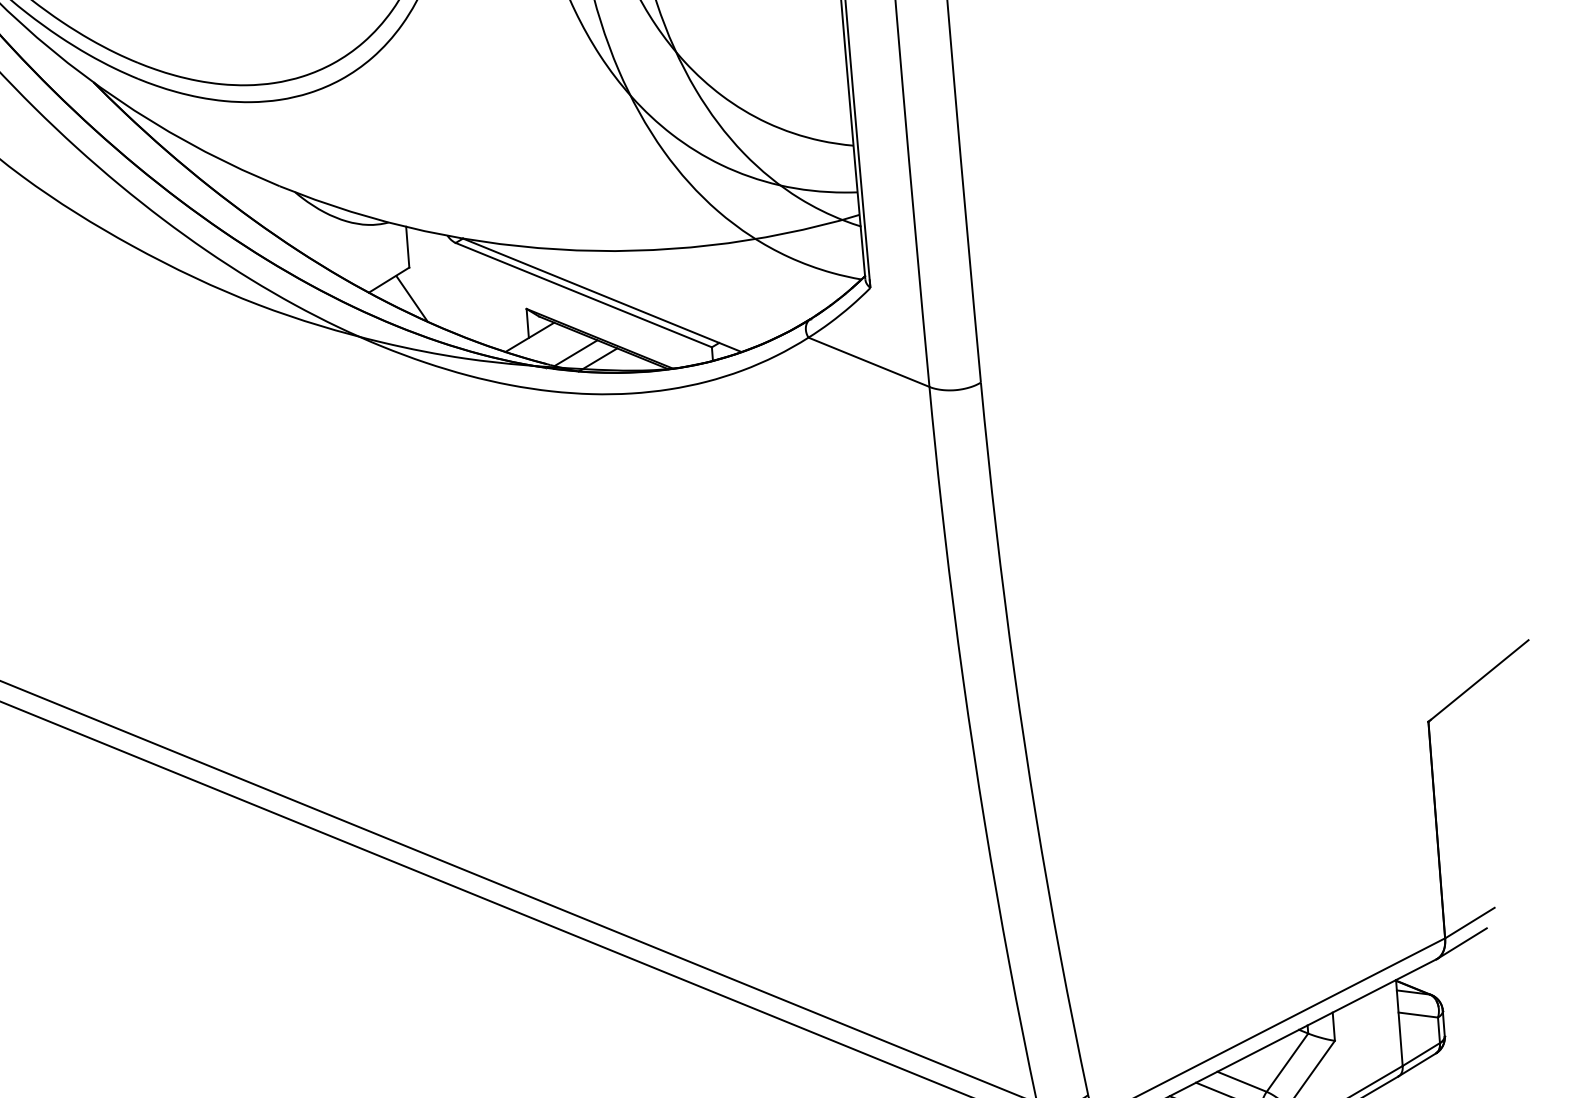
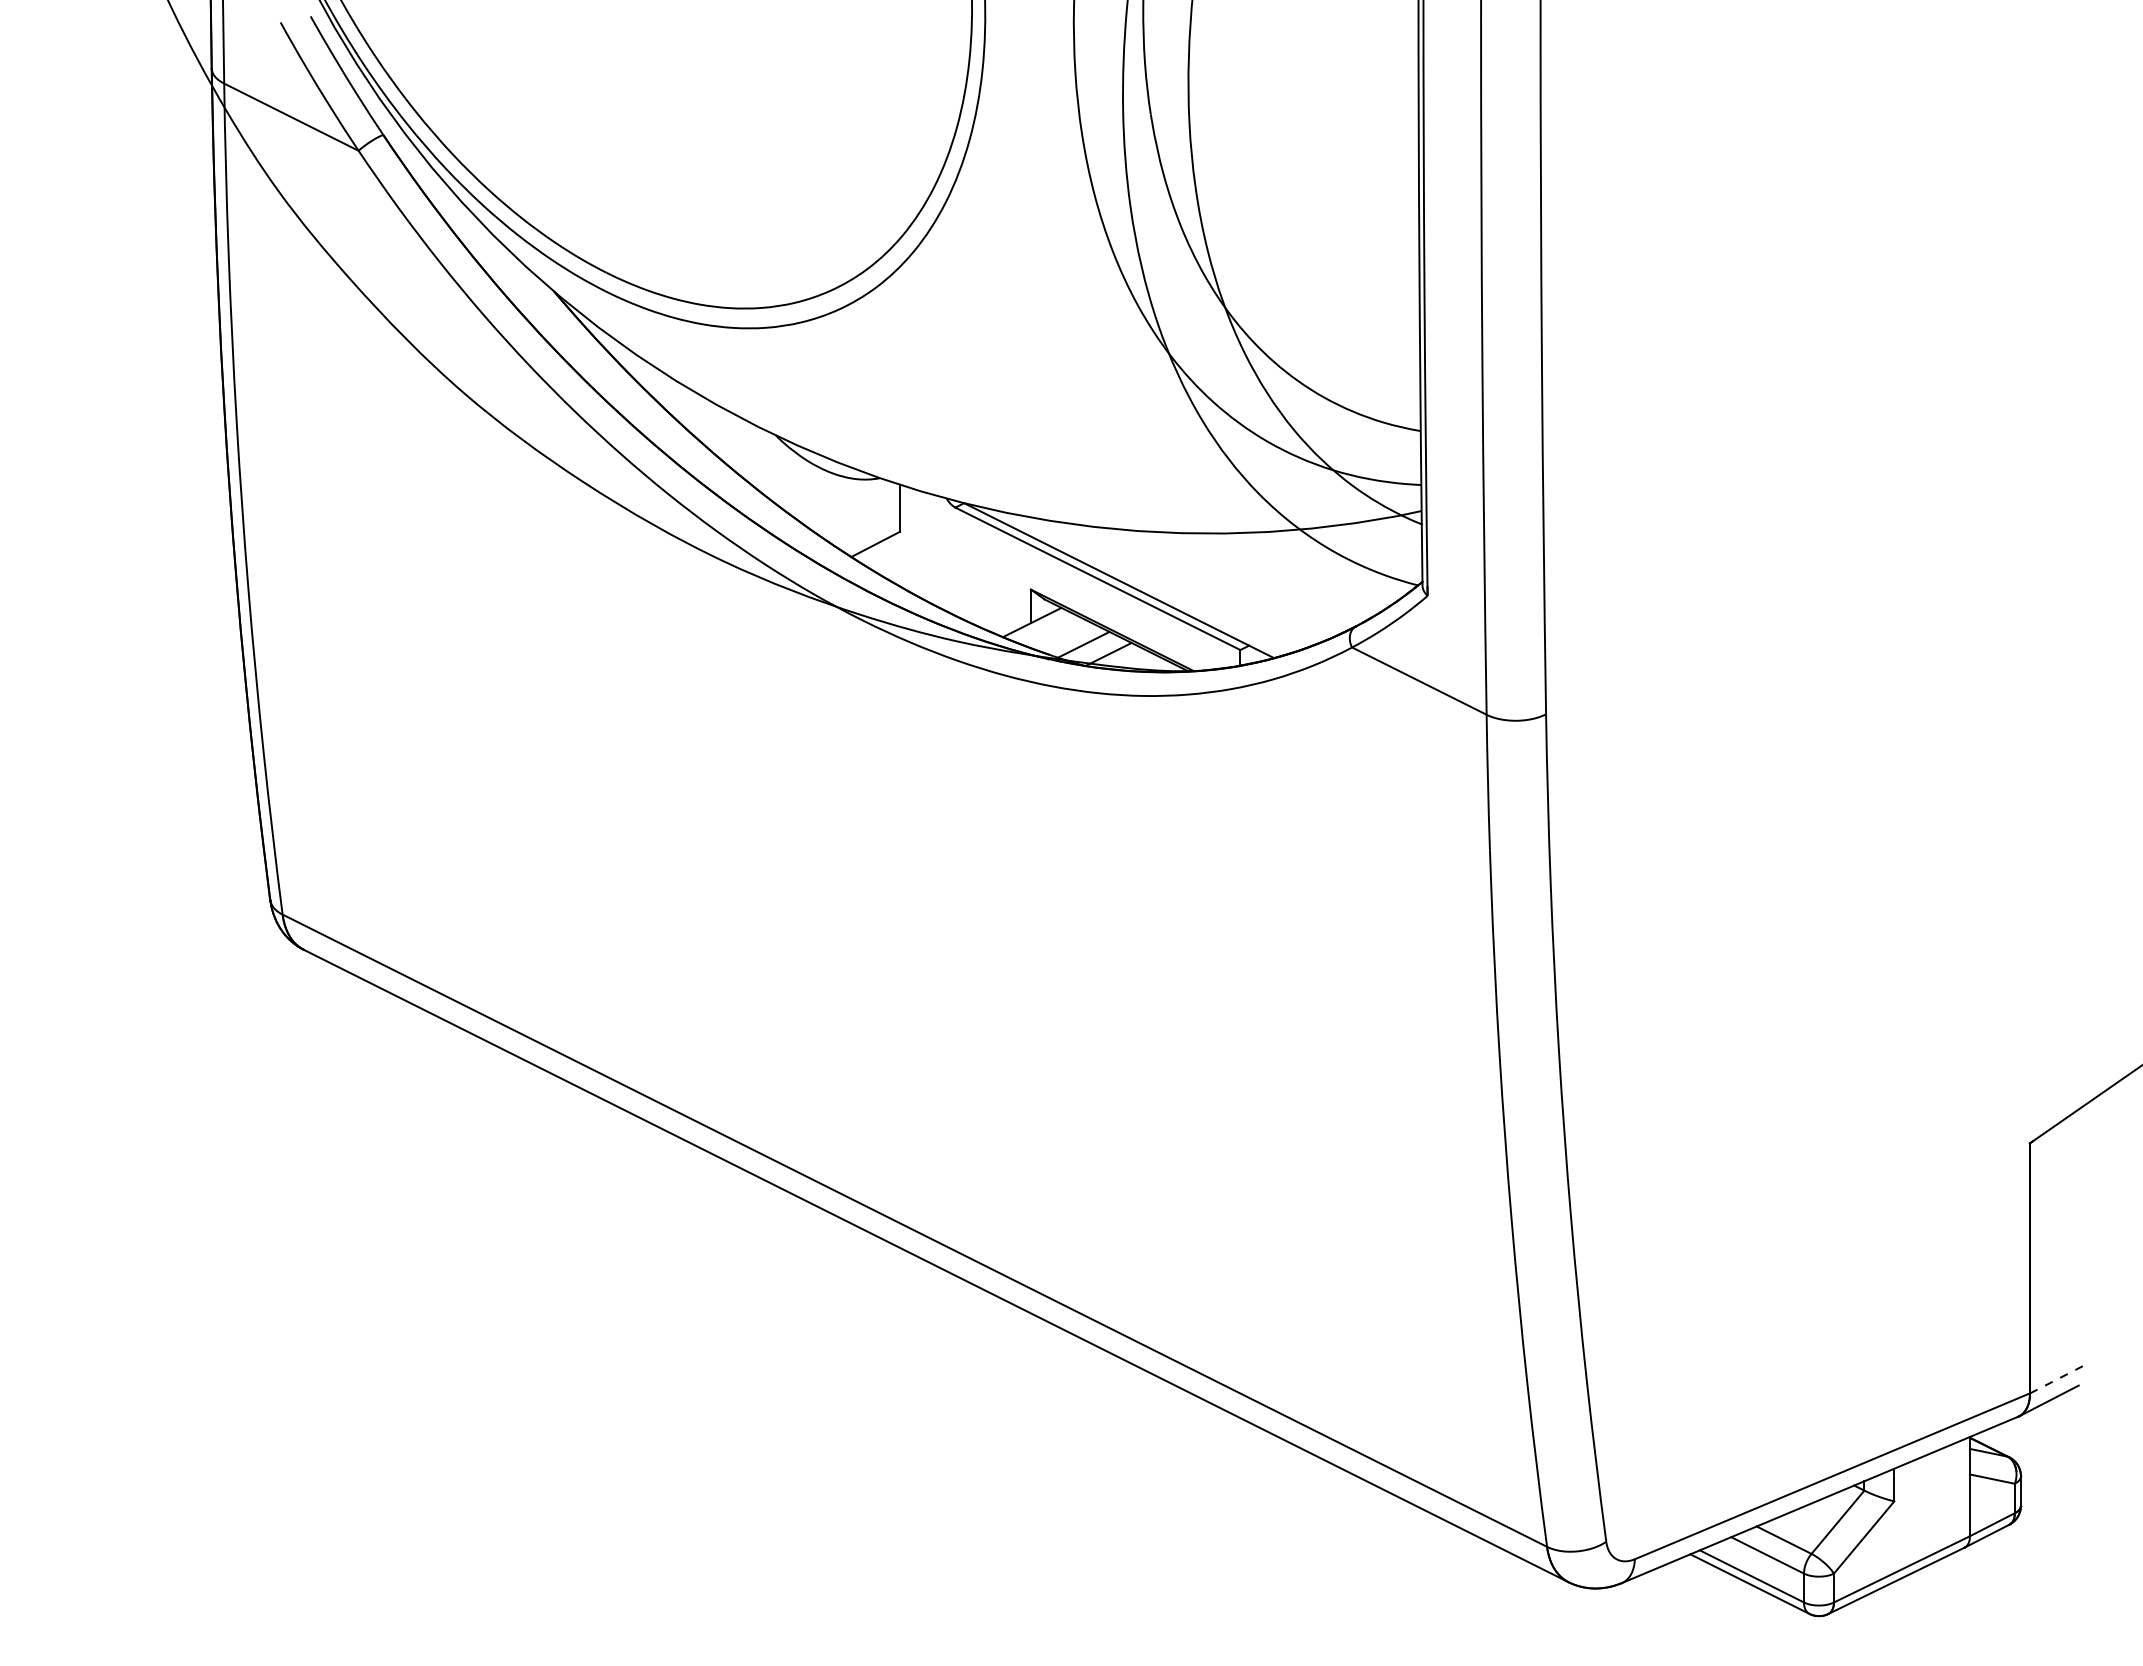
line: (412, 298) -> (900, 567), removed
line: (1469, 923) -> (2059, 1378), solid -> dashed

